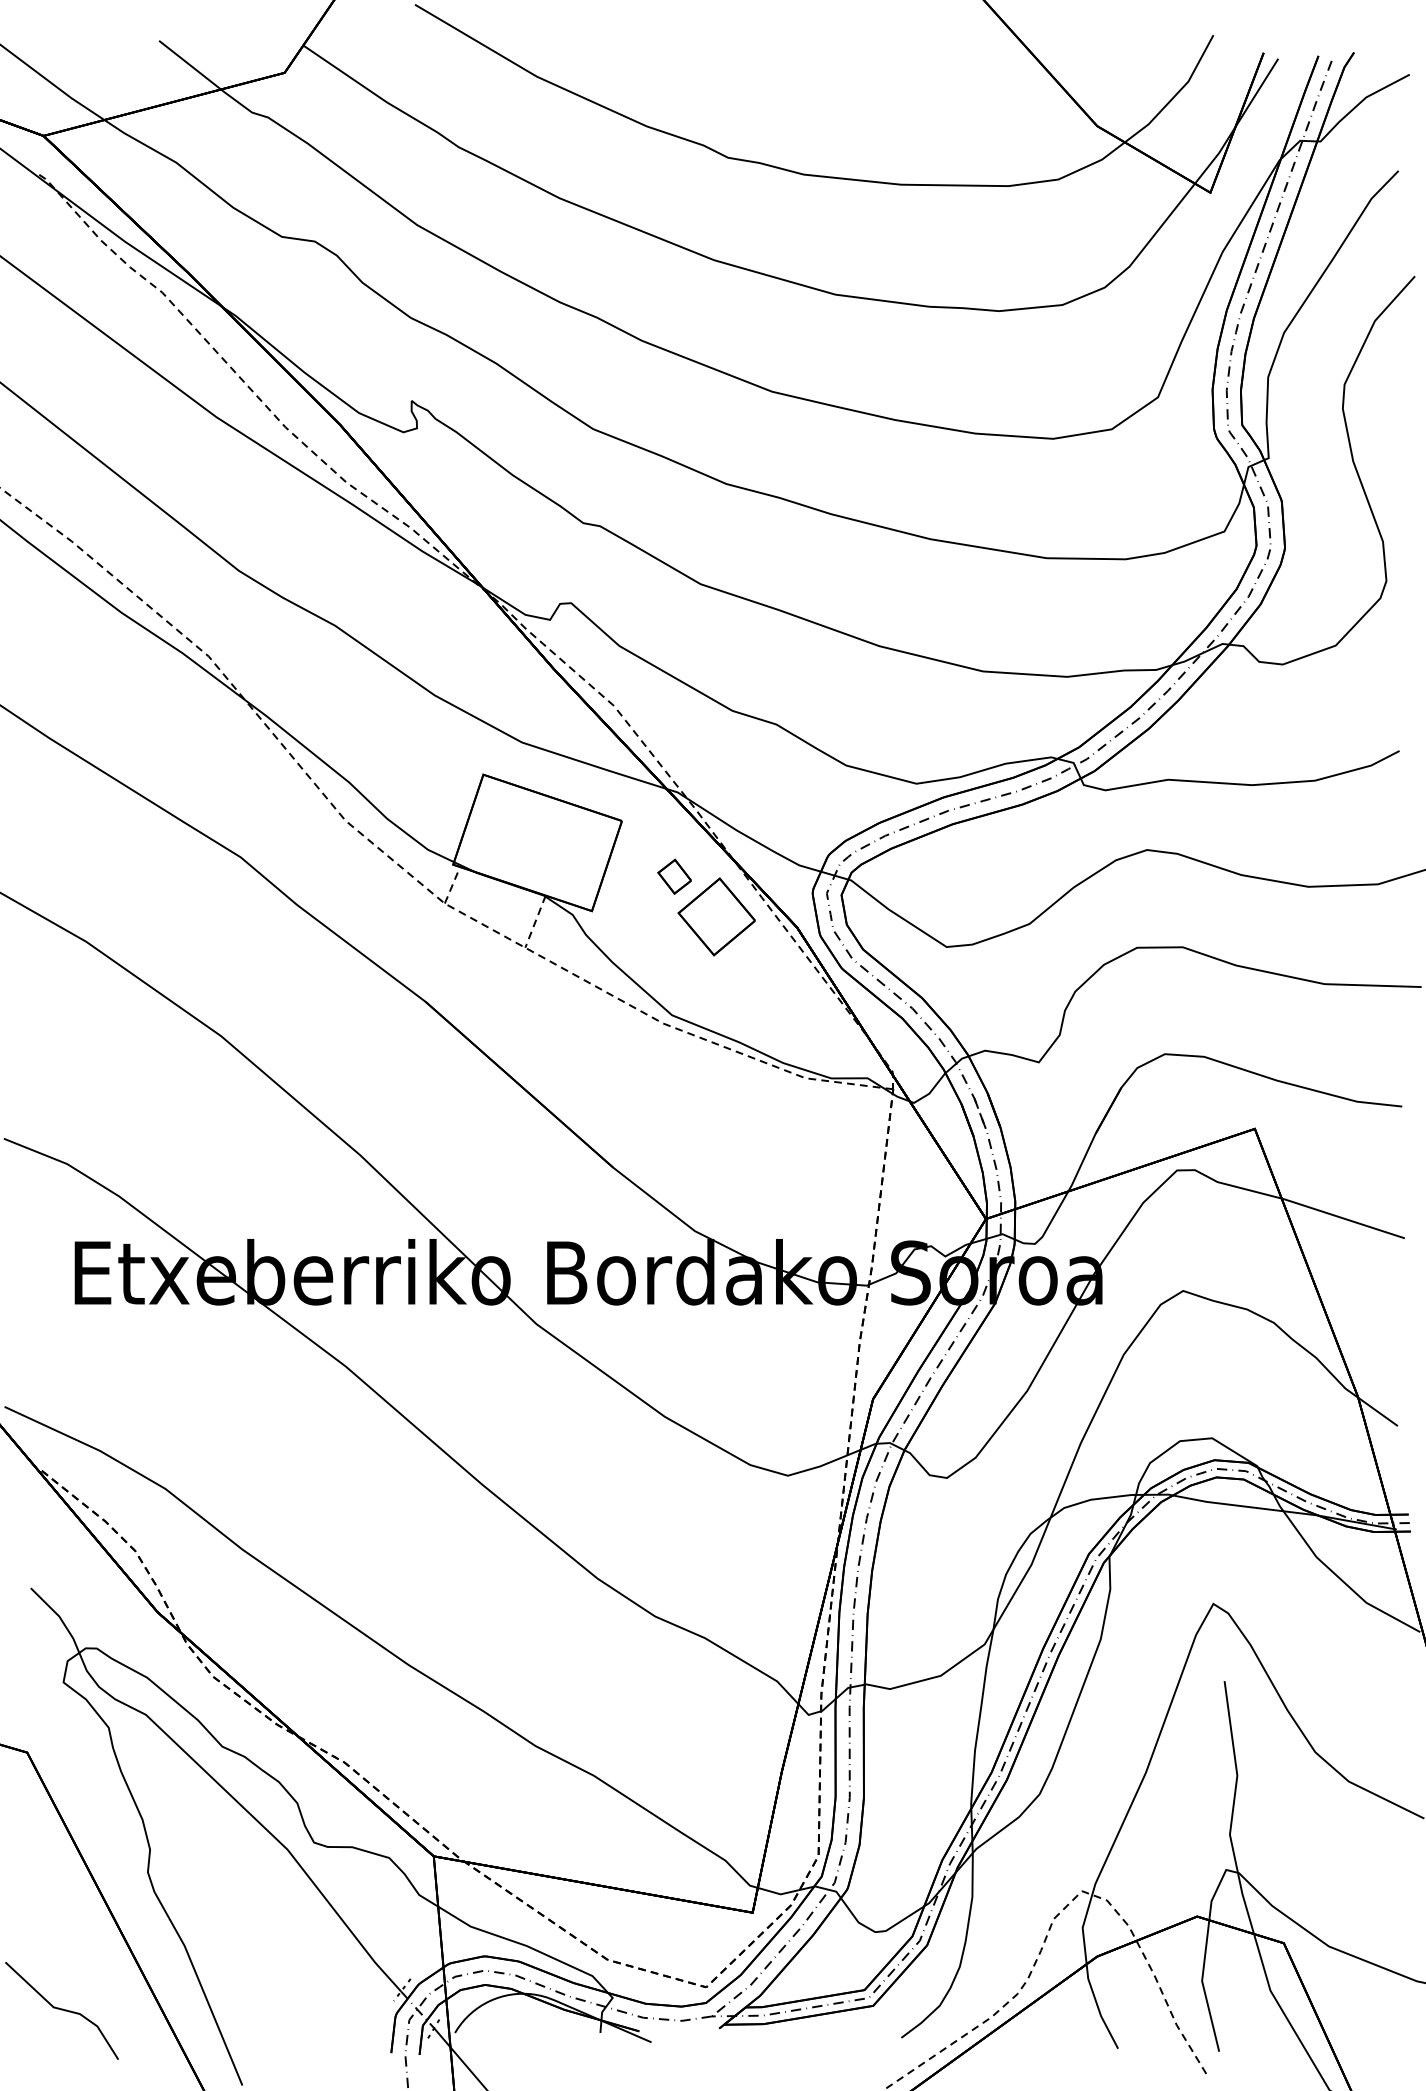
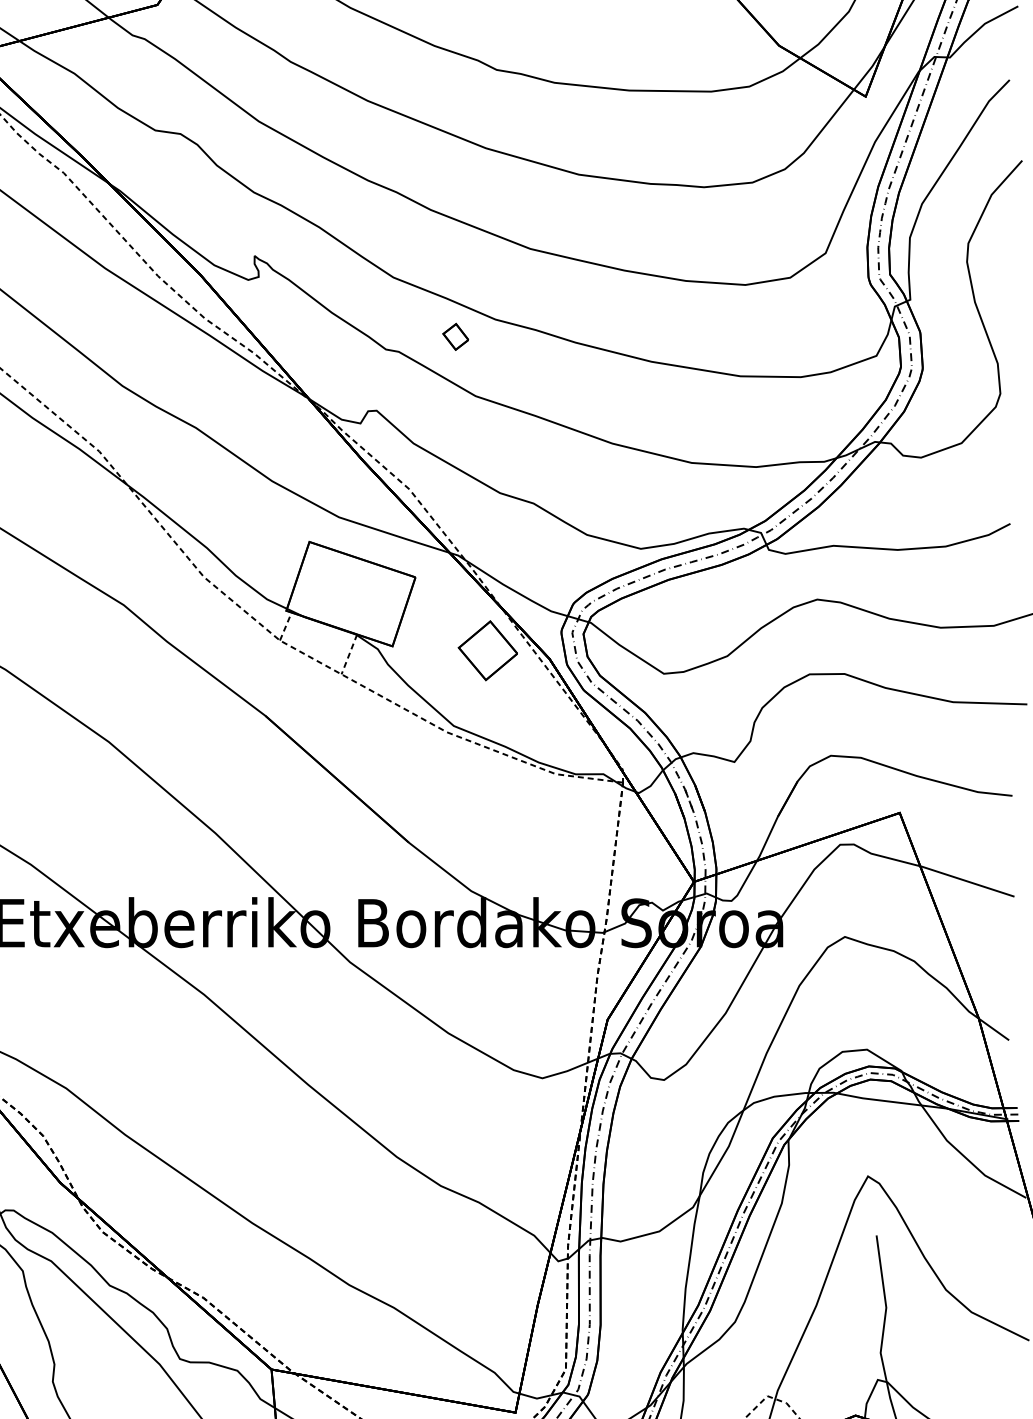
part: (674, 876) -> (455, 336), moved

